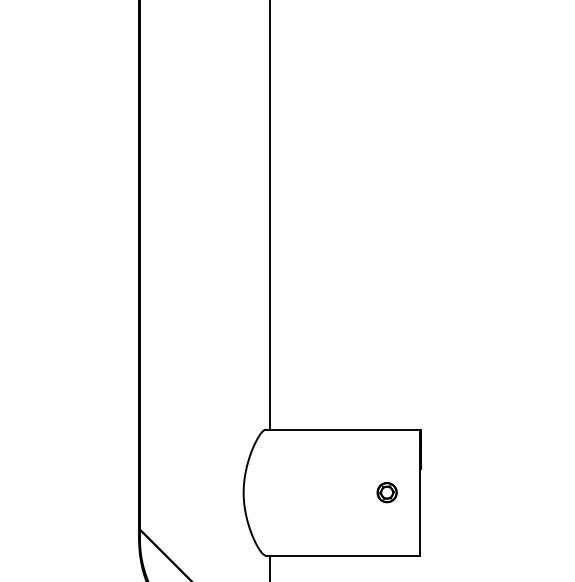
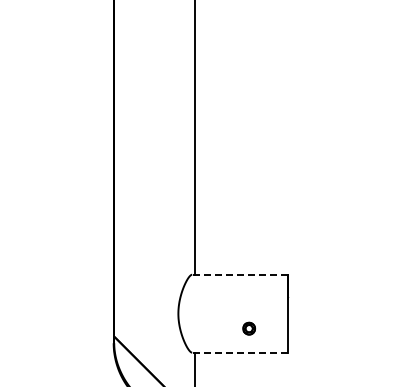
line: (342, 429) -> (239, 274), solid -> dashed
part: (386, 492) -> (248, 328), moved
line: (342, 555) -> (239, 352), solid -> dashed

